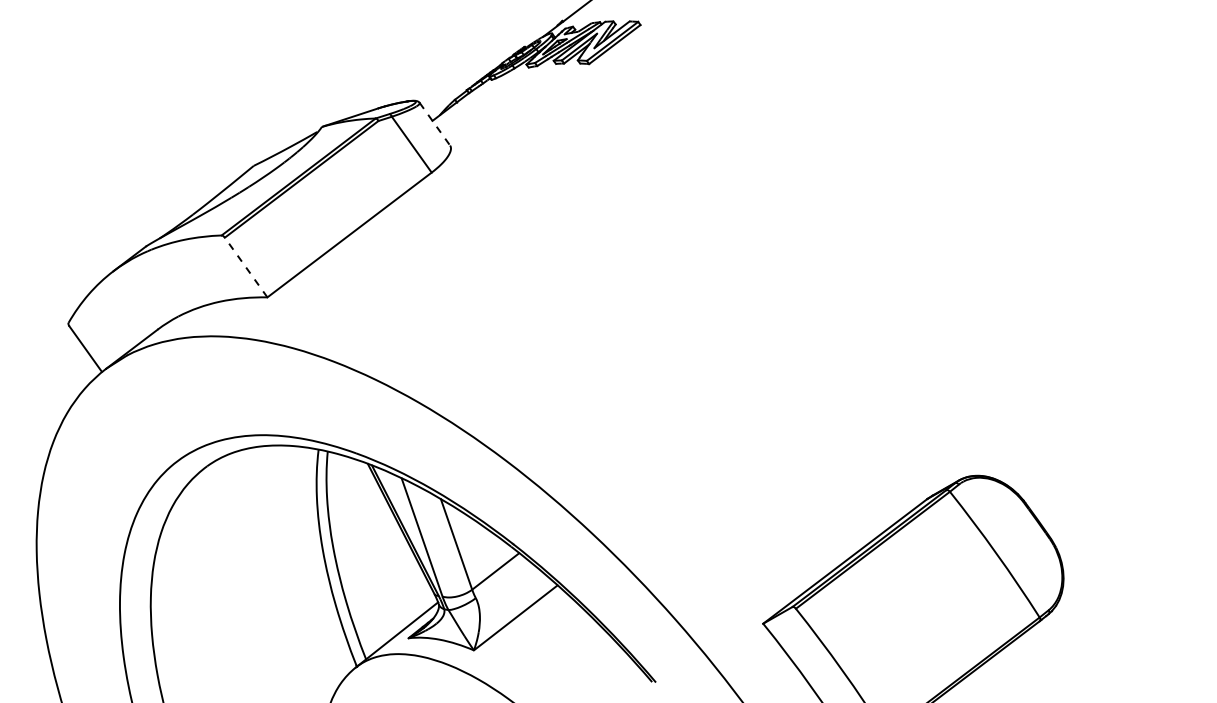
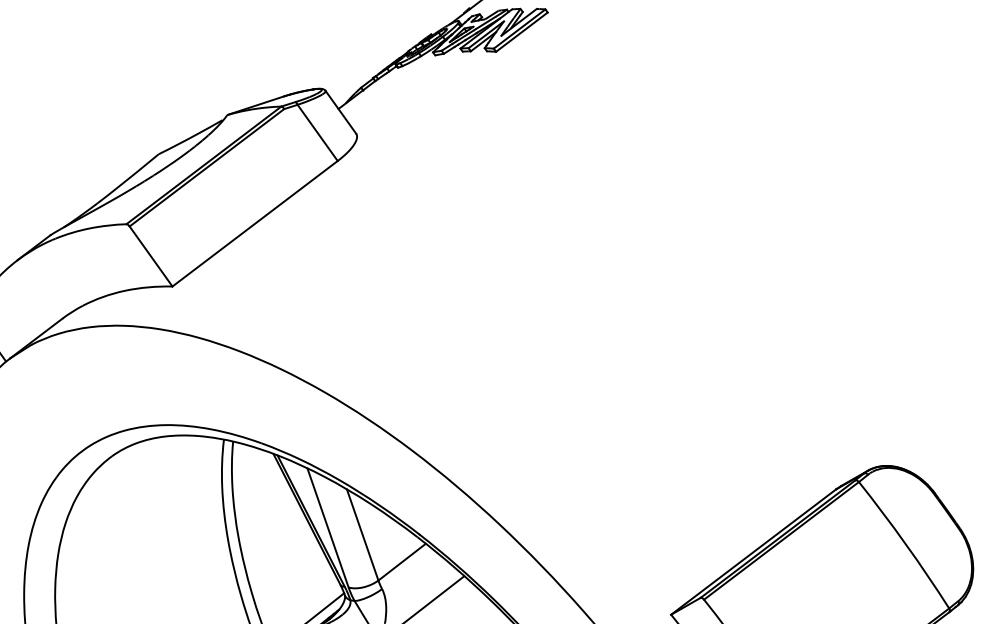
line: (435, 124) -> (341, 112), dashed -> solid
line: (246, 267) -> (151, 256), dashed -> solid

